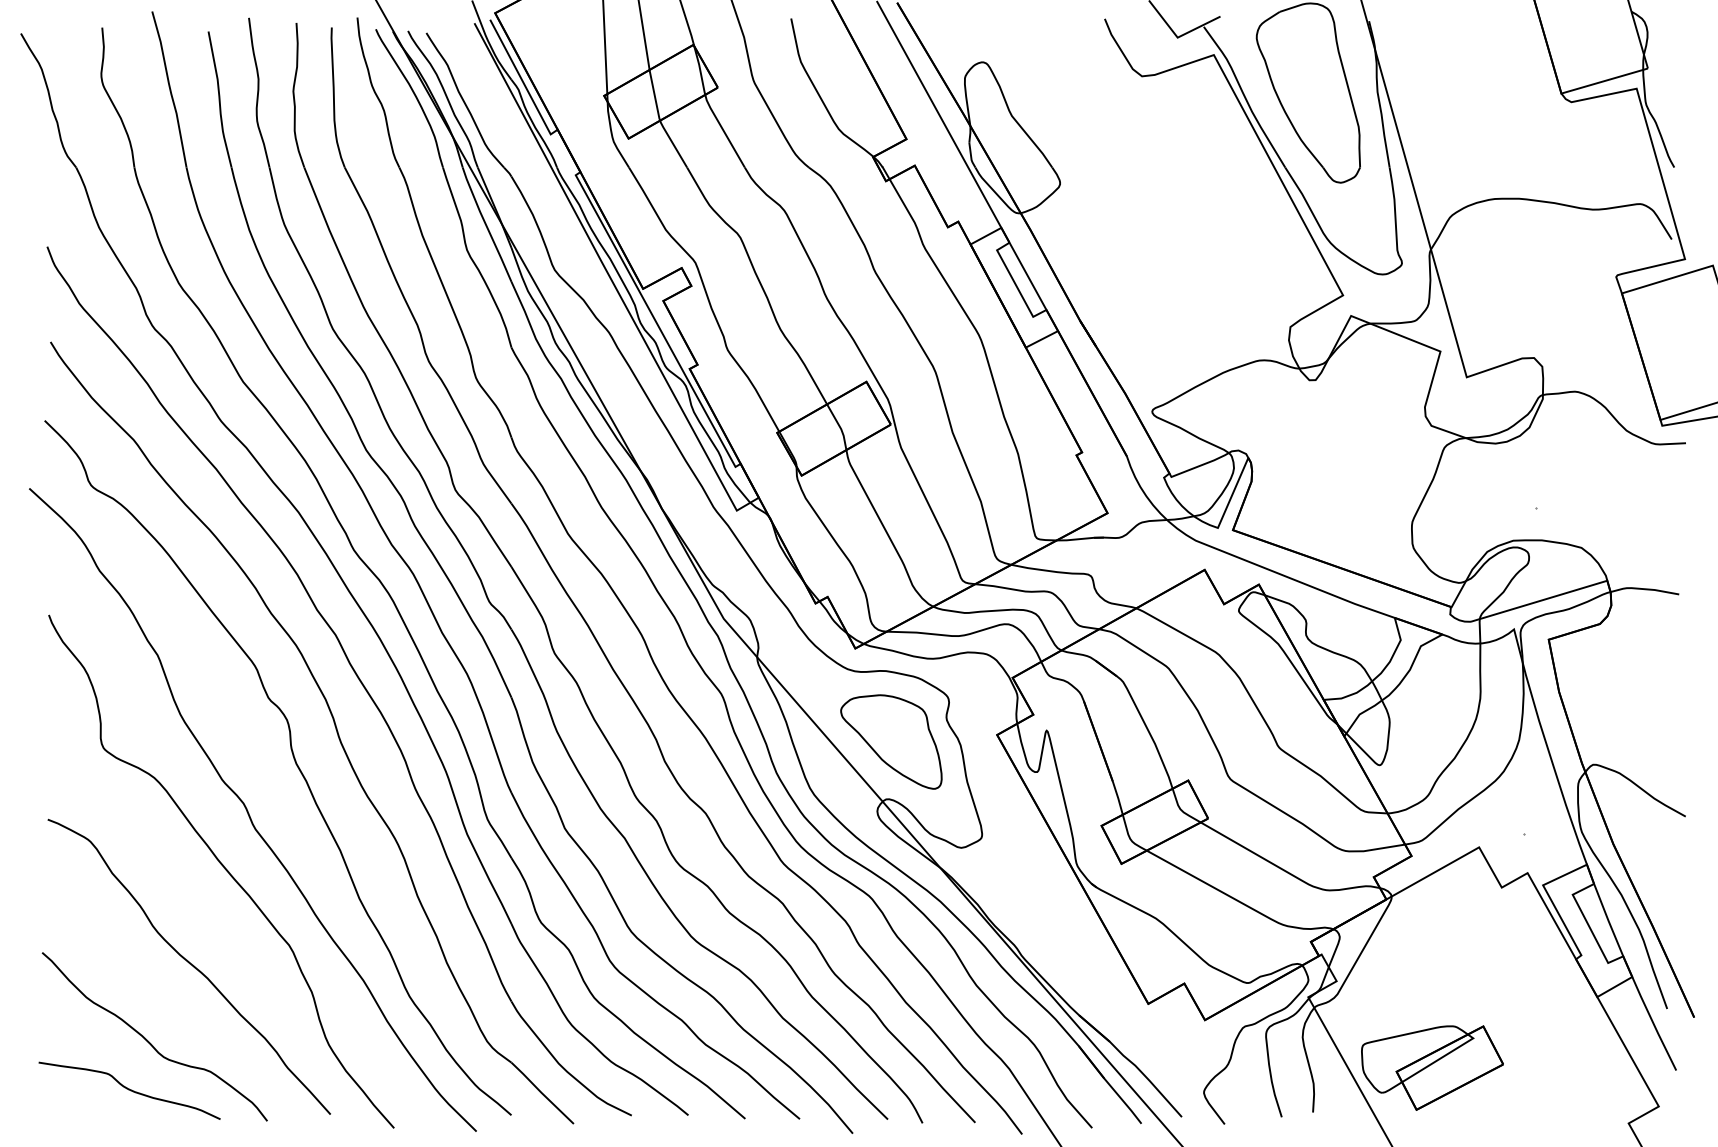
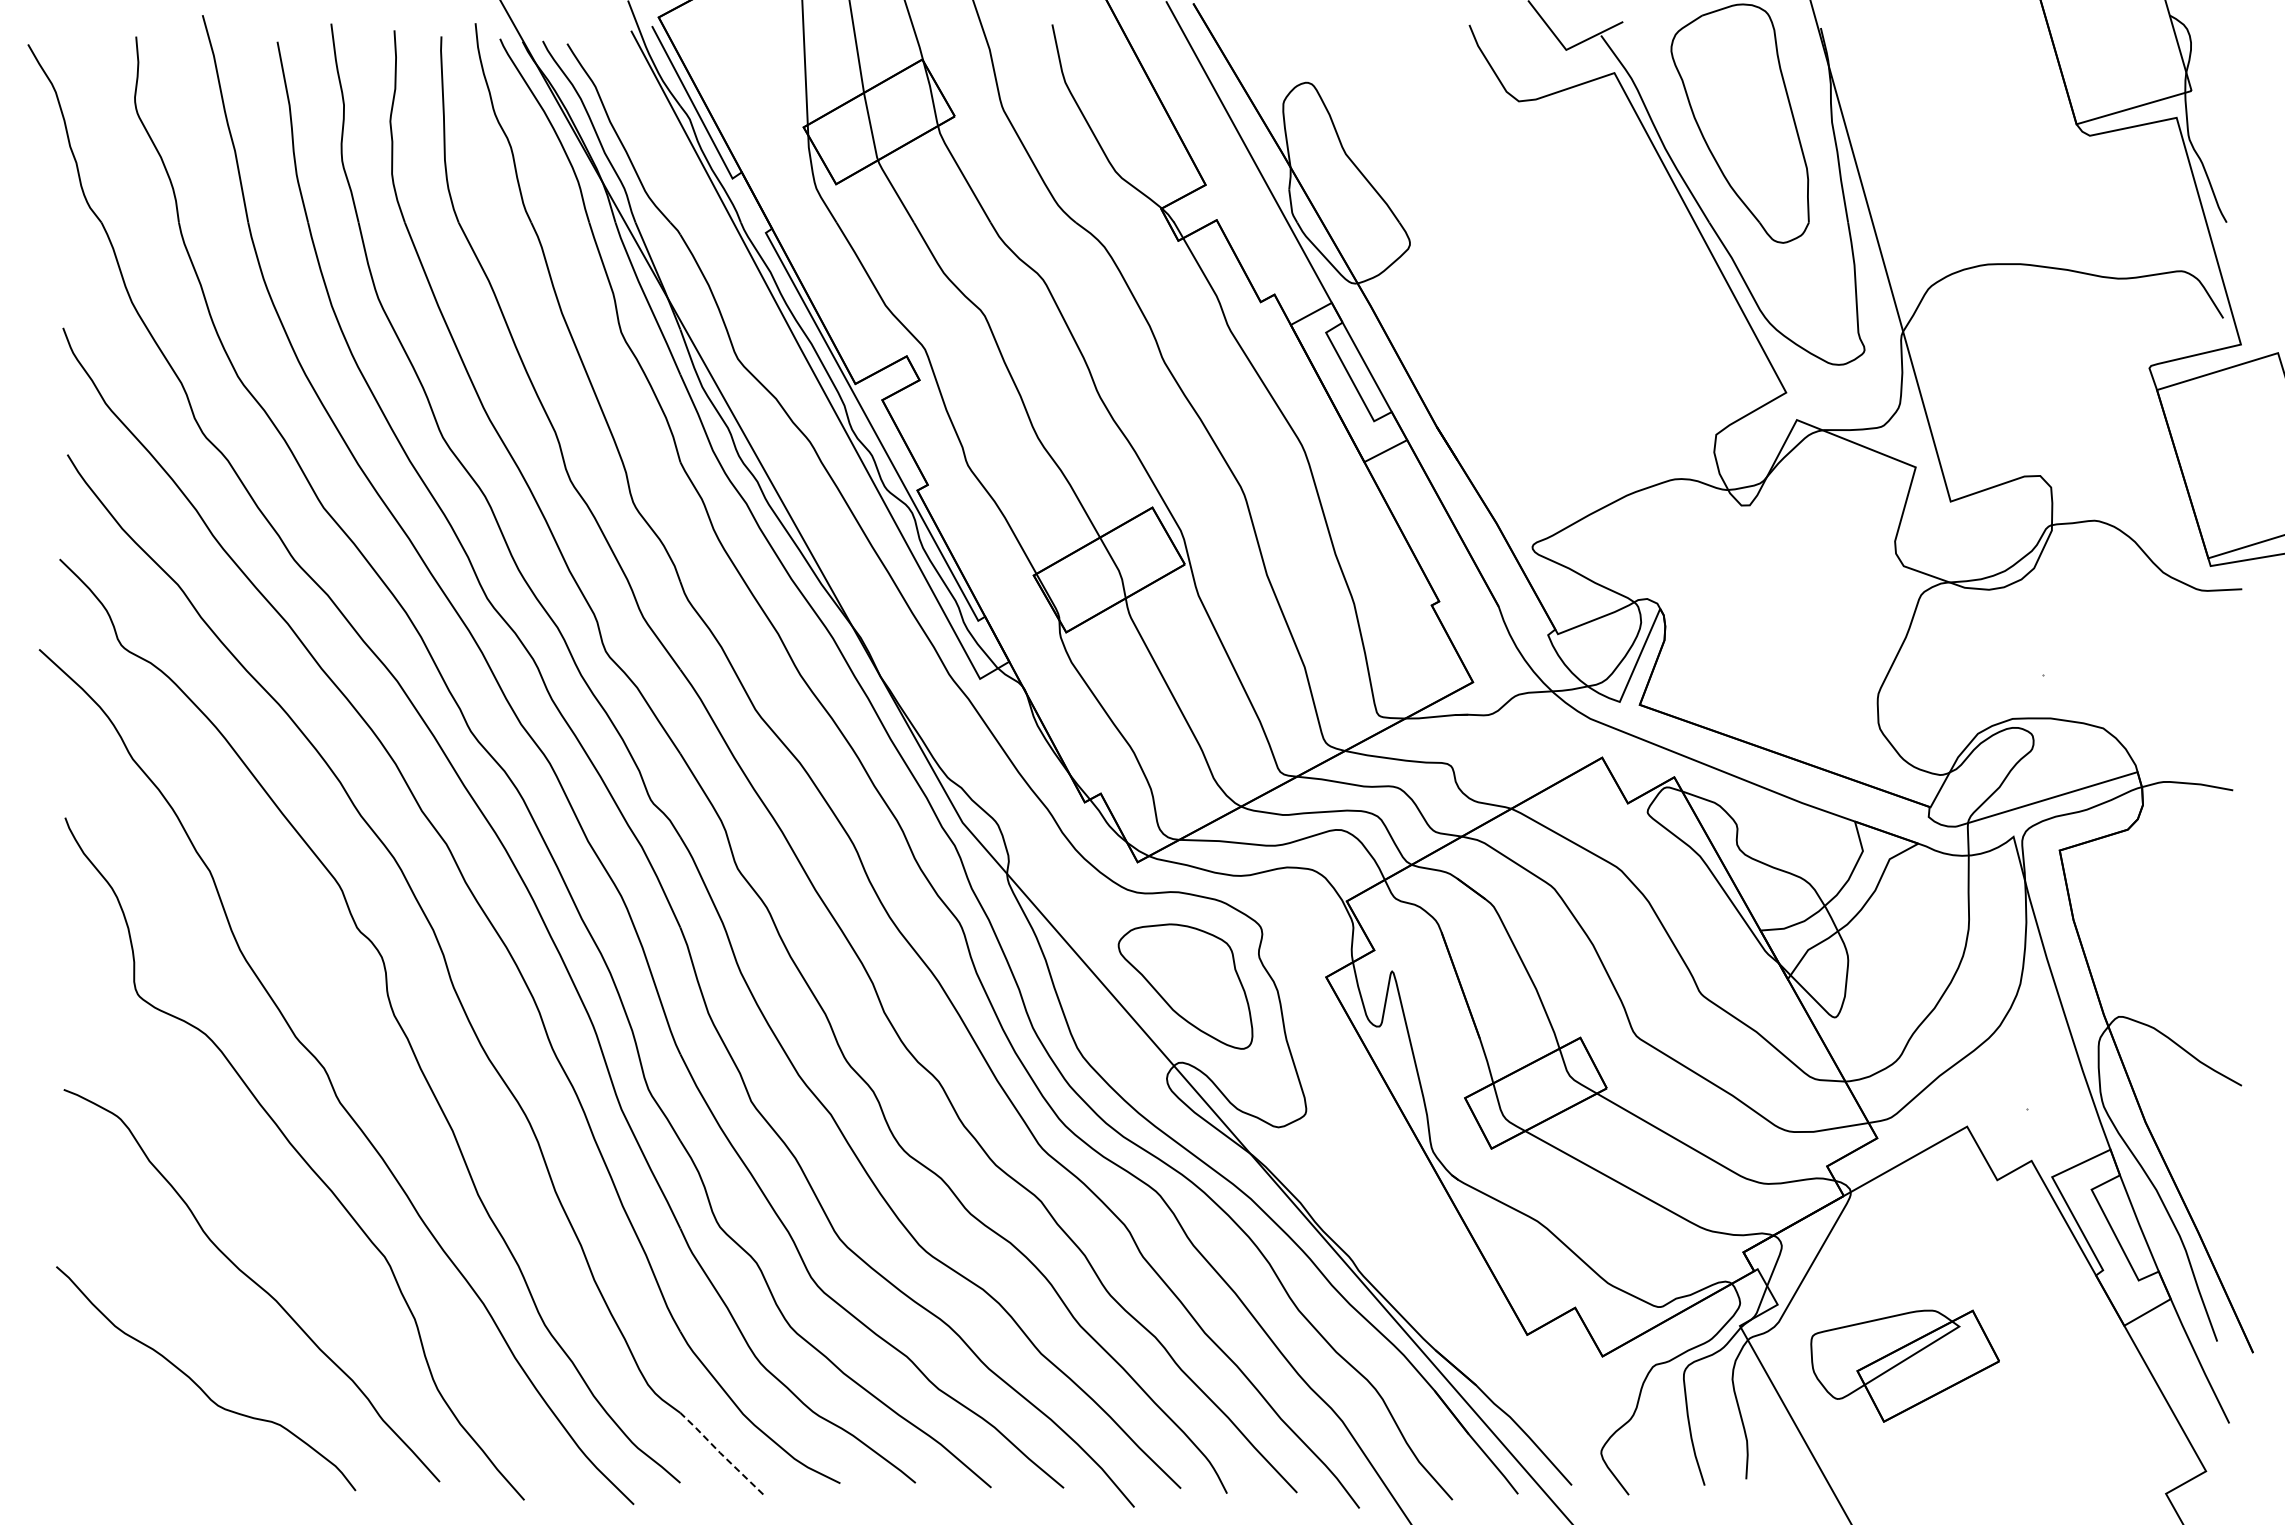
part: (1432, 1067) -> (1904, 1365), moved
curve: (129, 1090) -> (172, 1449), removed
line: (541, 1093) -> (720, 1453), solid -> dashed

